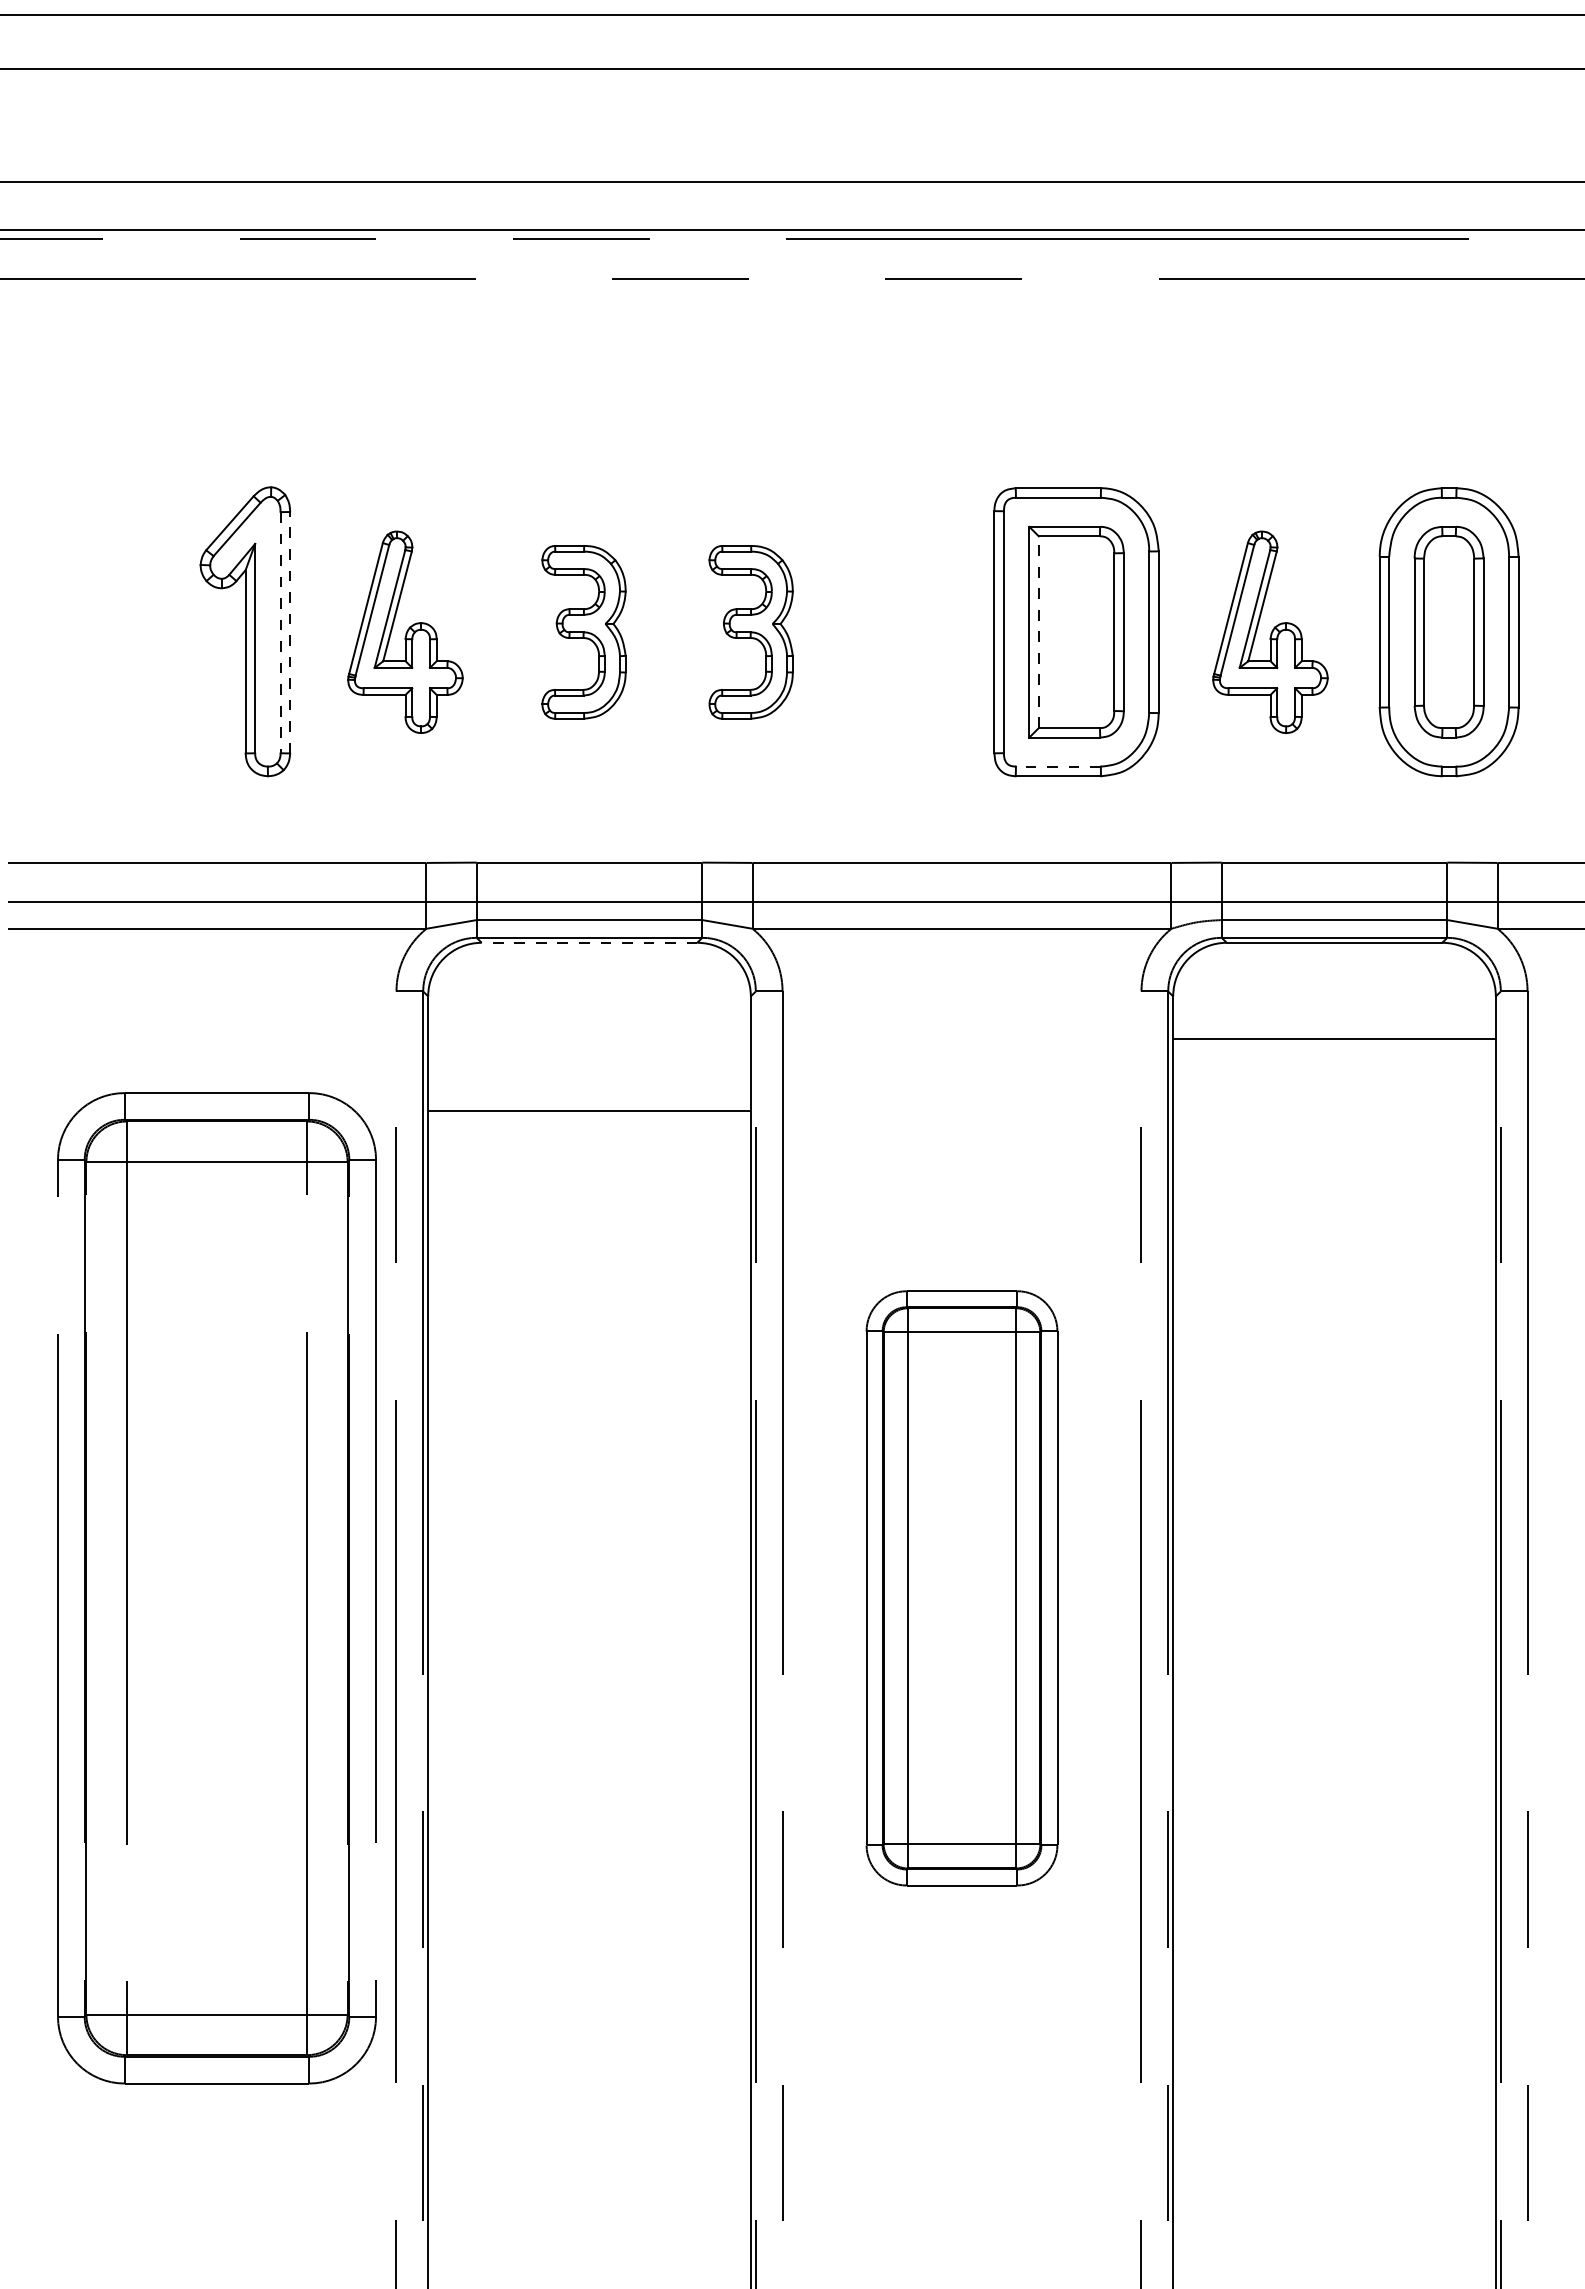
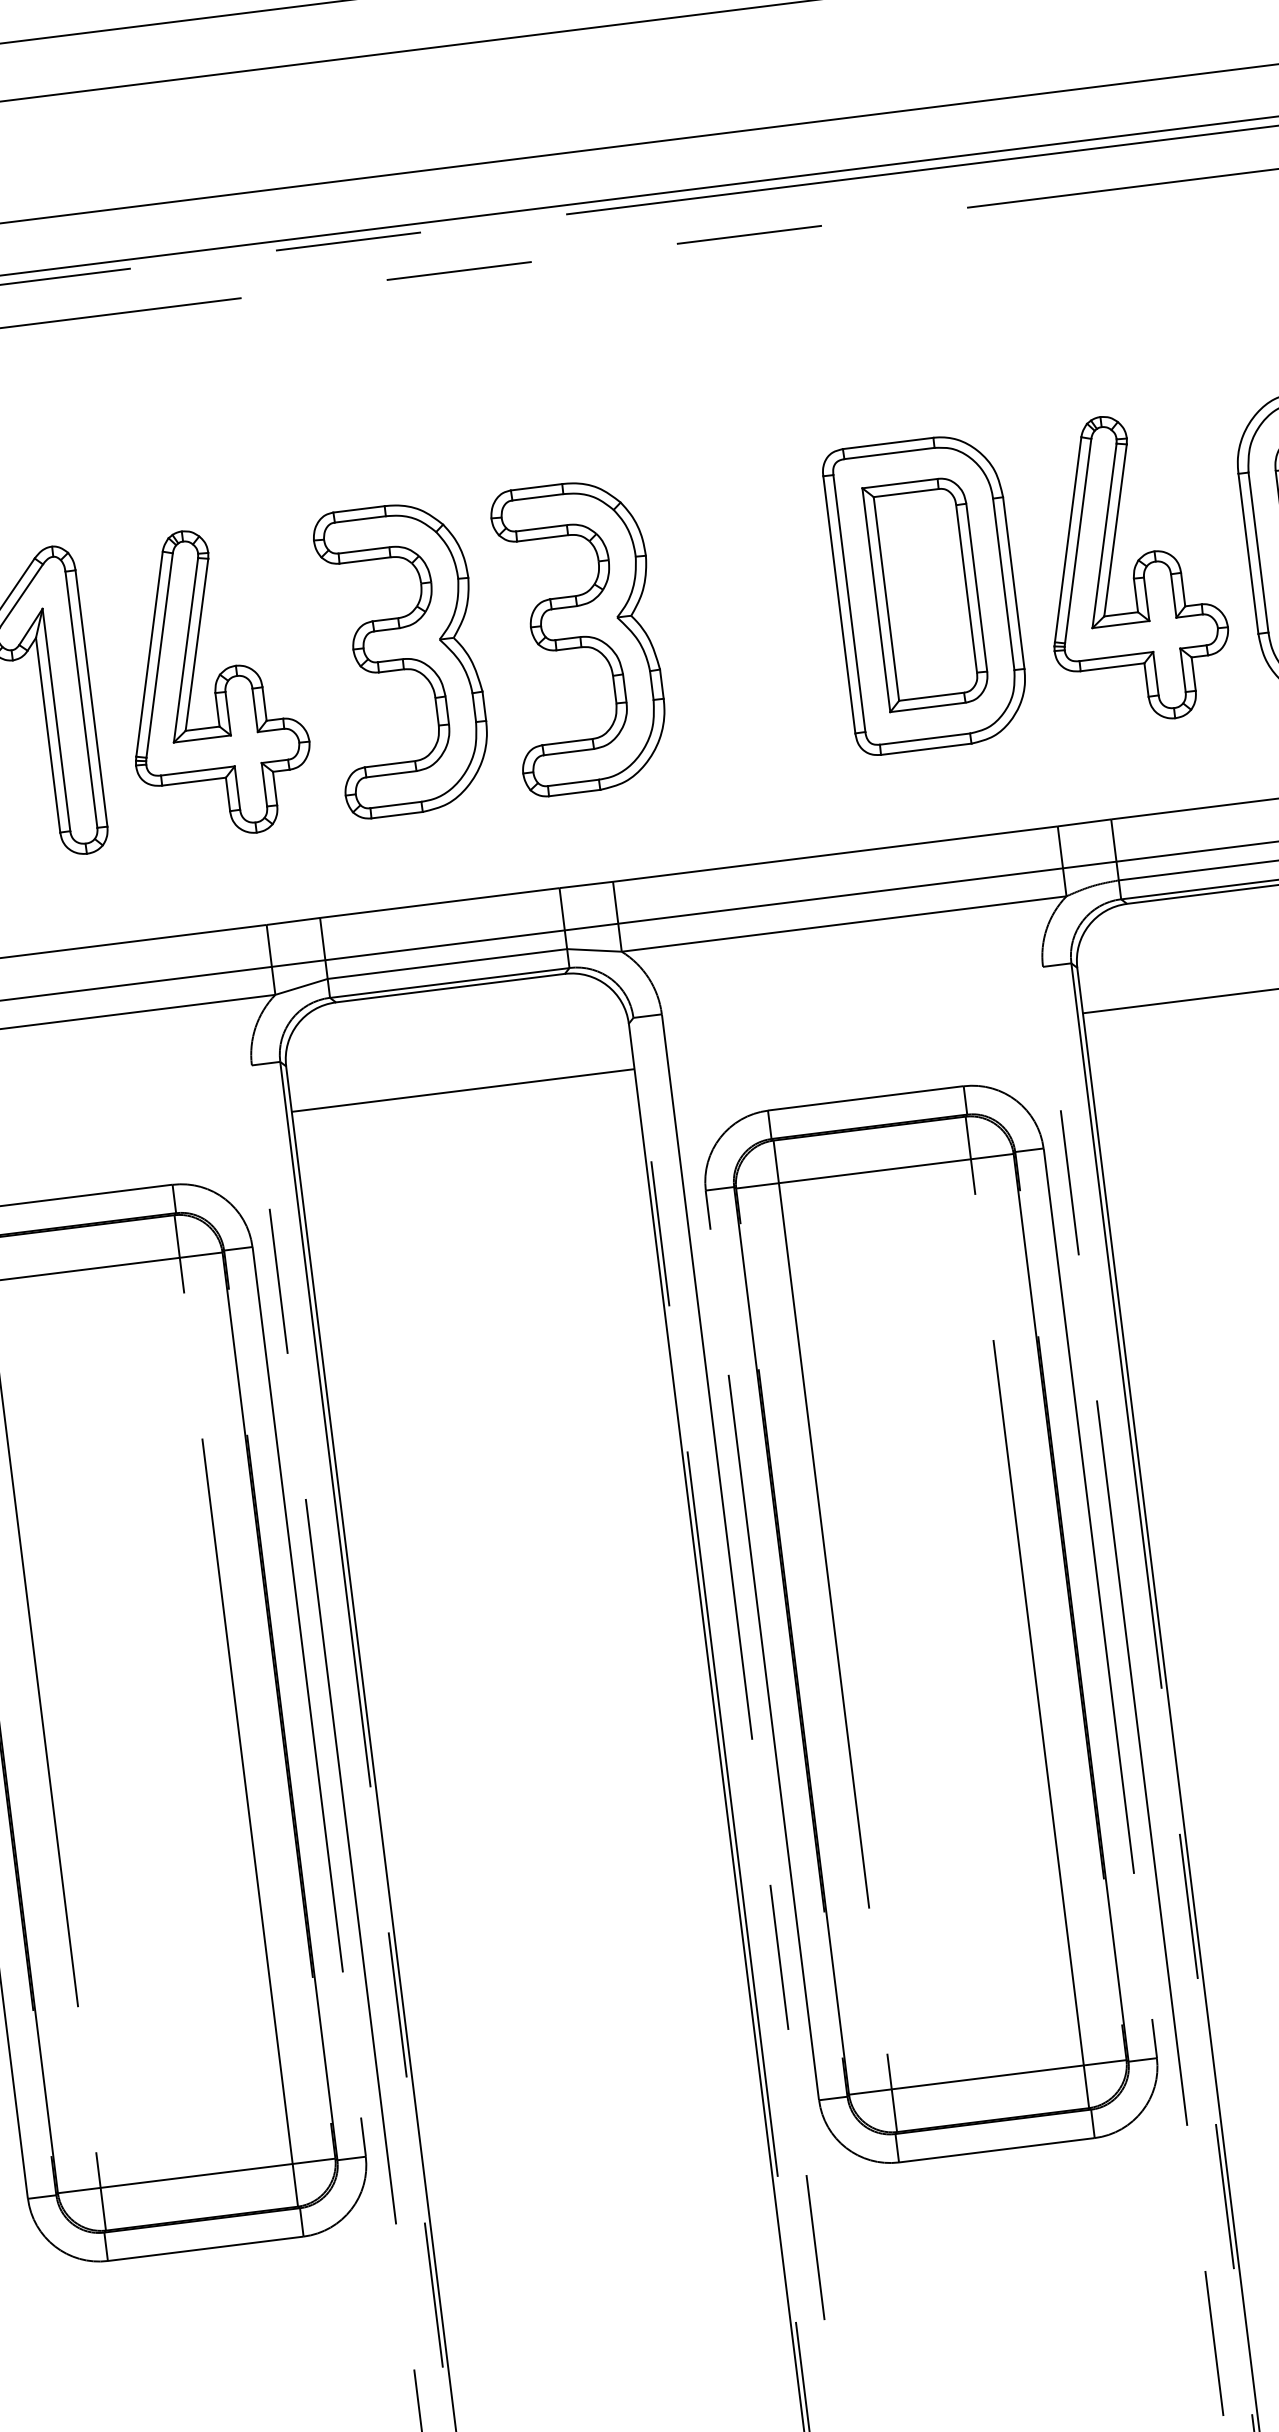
line: (280, 632) -> (81, 699), dashed -> solid
line: (290, 632) -> (91, 698), dashed -> solid
part: (405, 632) -> (213, 683), size x1.43
part: (583, 632) -> (402, 659), size x1.67
part: (750, 632) -> (580, 637), size x1.67
line: (1038, 632) -> (886, 599), dashed -> solid
part: (1270, 632) -> (1132, 568), size x1.43
line: (1057, 766) -> (924, 739), dashed -> solid
line: (589, 942) -> (450, 987), dashed -> solid
line: (589, 1111) -> (463, 1090), moved
part: (961, 1588) -> (930, 1624), size x1.67

